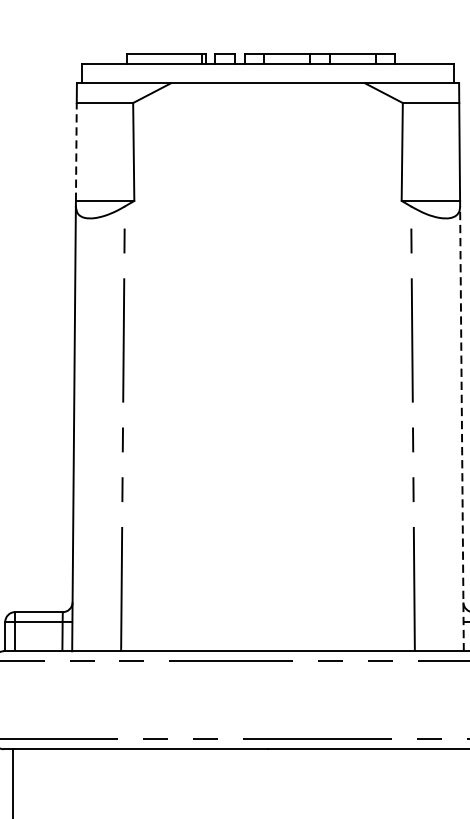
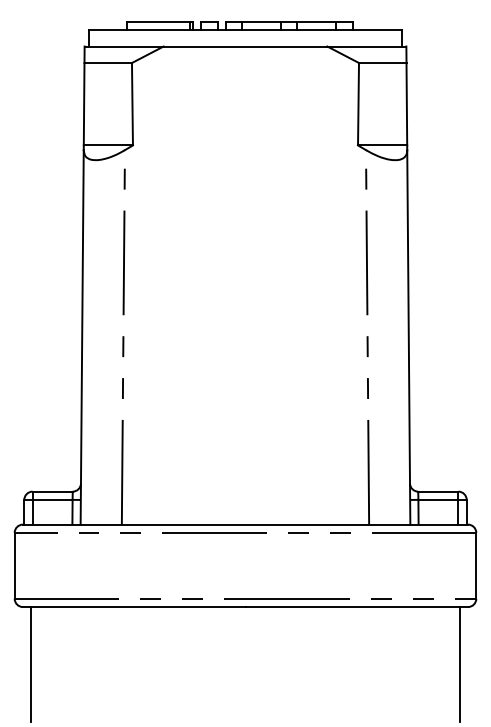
line: (76, 151) -> (84, 103), dashed -> solid
line: (461, 427) -> (408, 336), dashed -> solid

